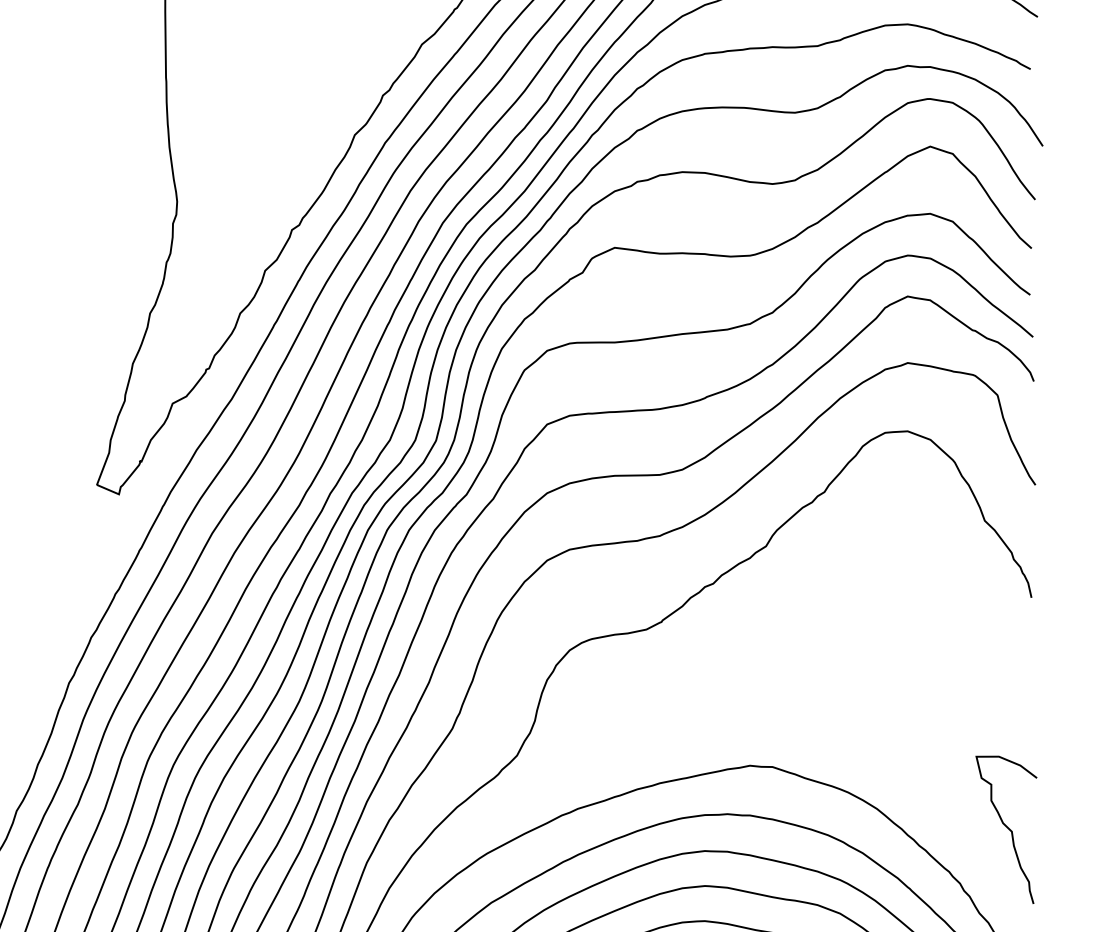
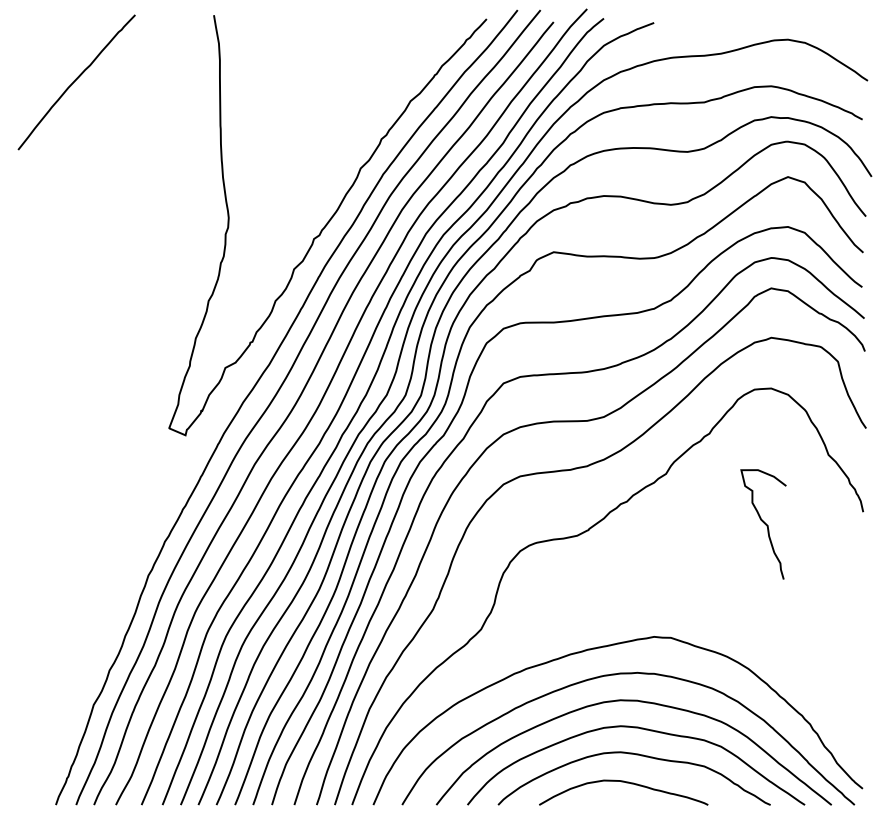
curve: (1006, 828) -> (763, 523), moved

